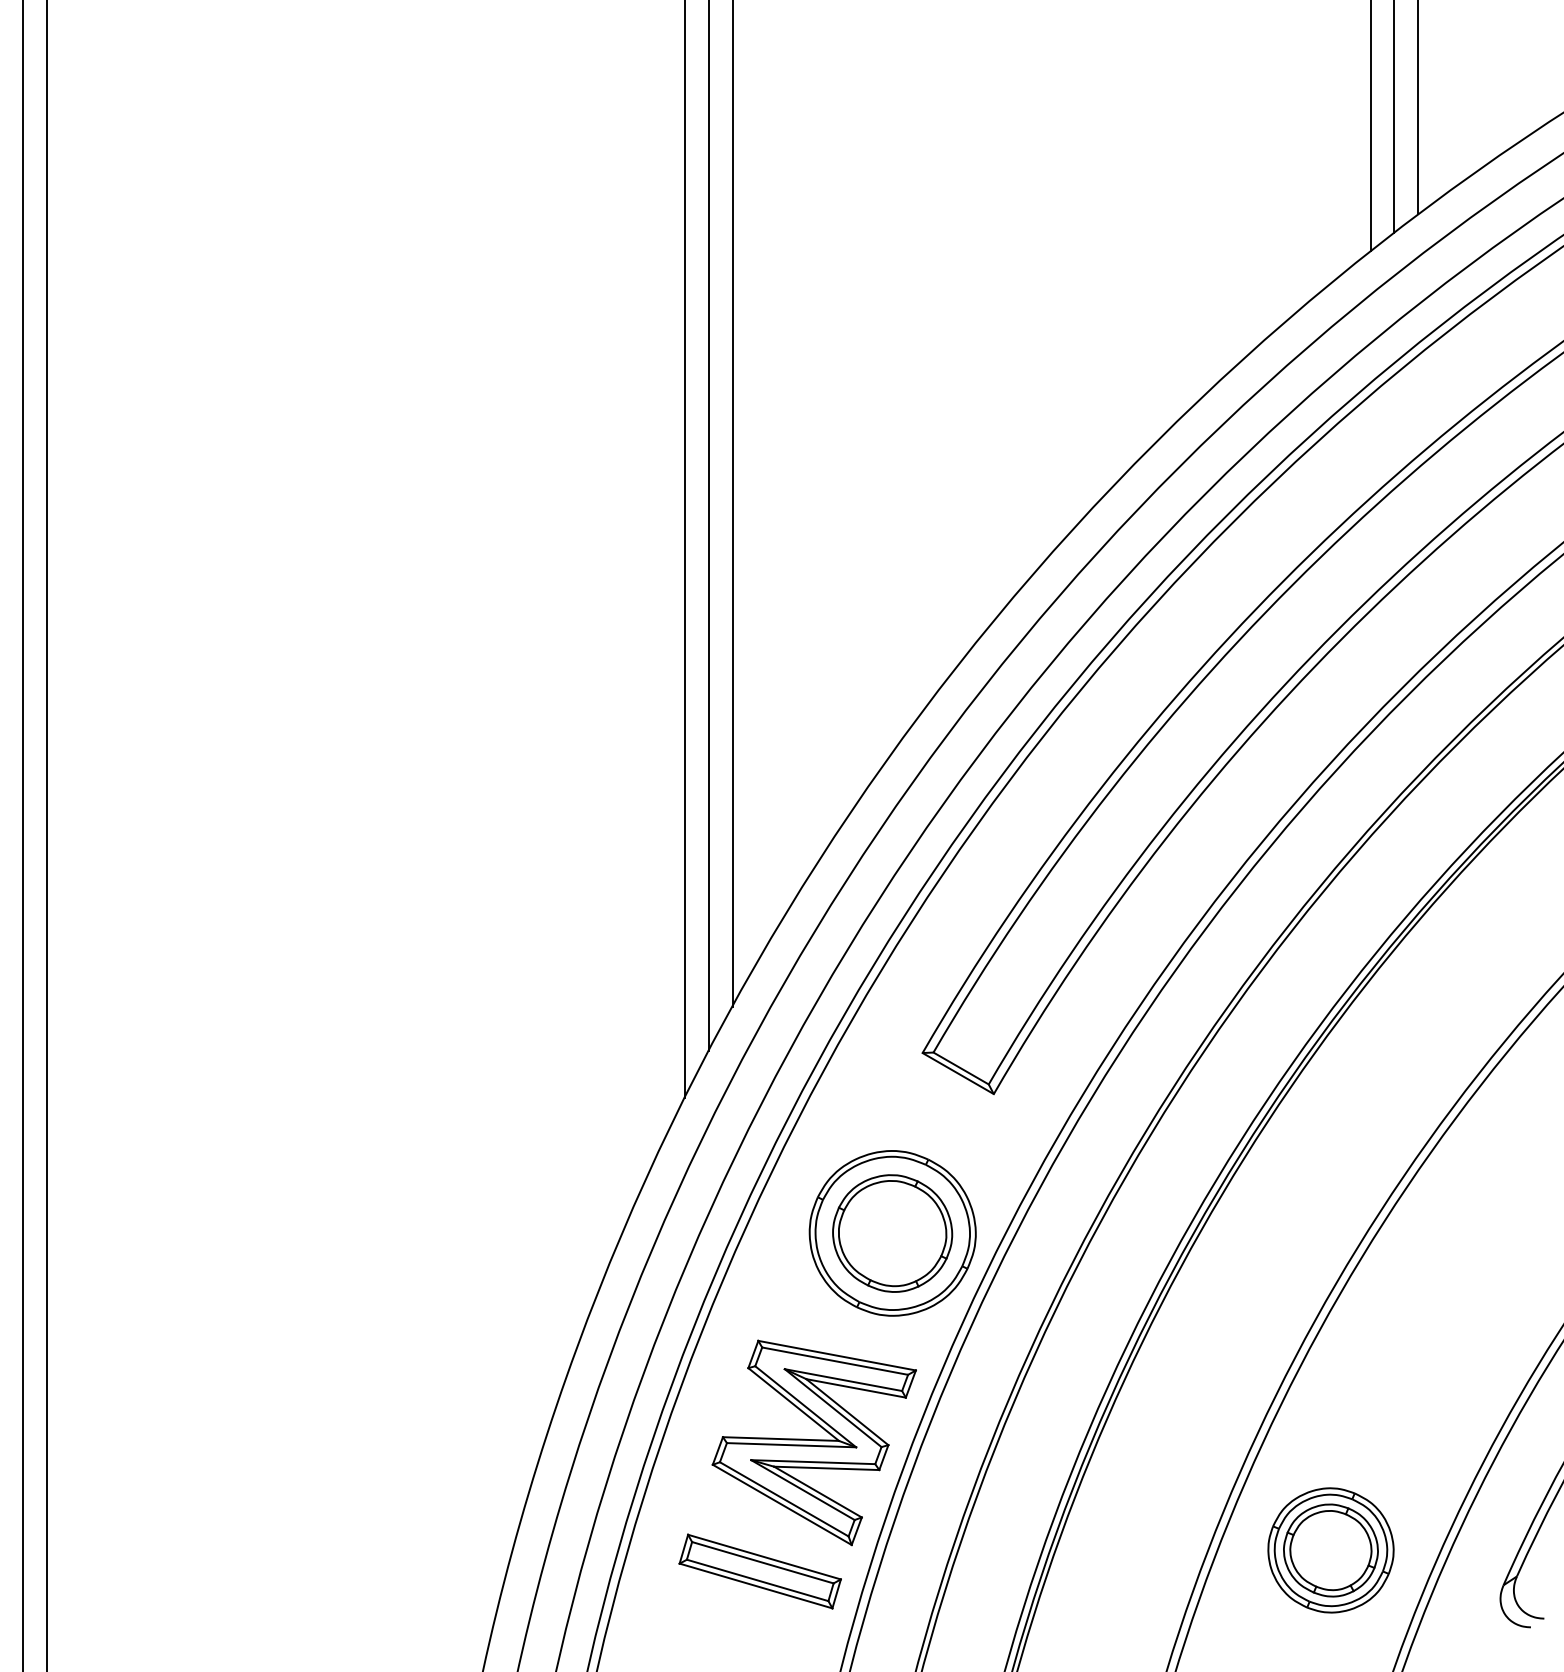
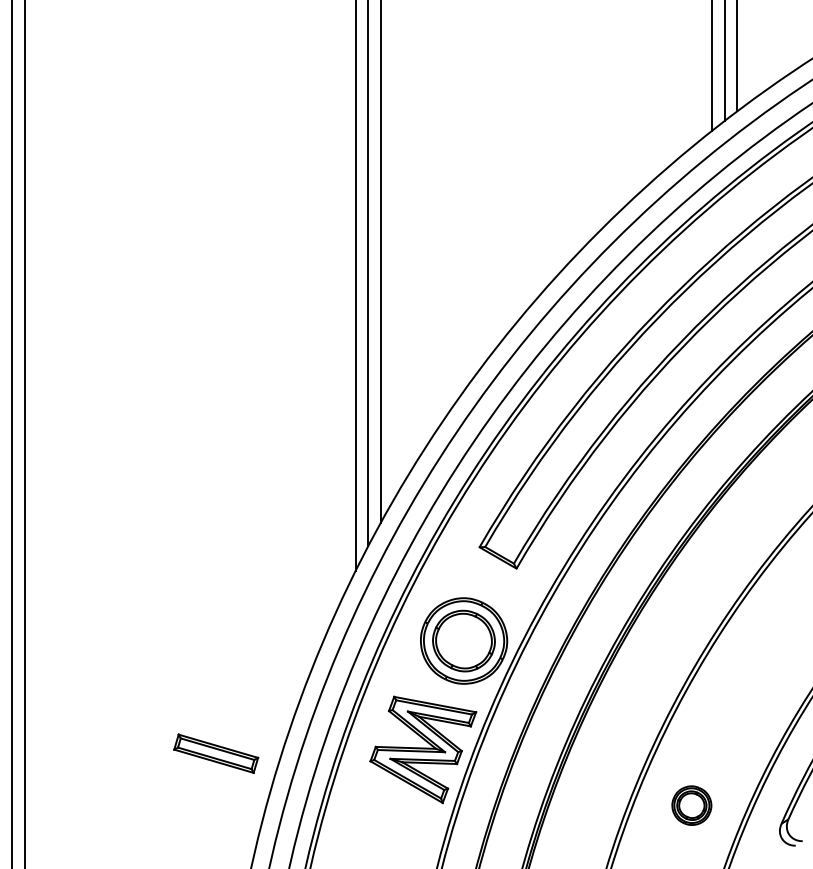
part: (1330, 1549) -> (691, 805), size x0.6
part: (760, 1571) -> (216, 753), moved

